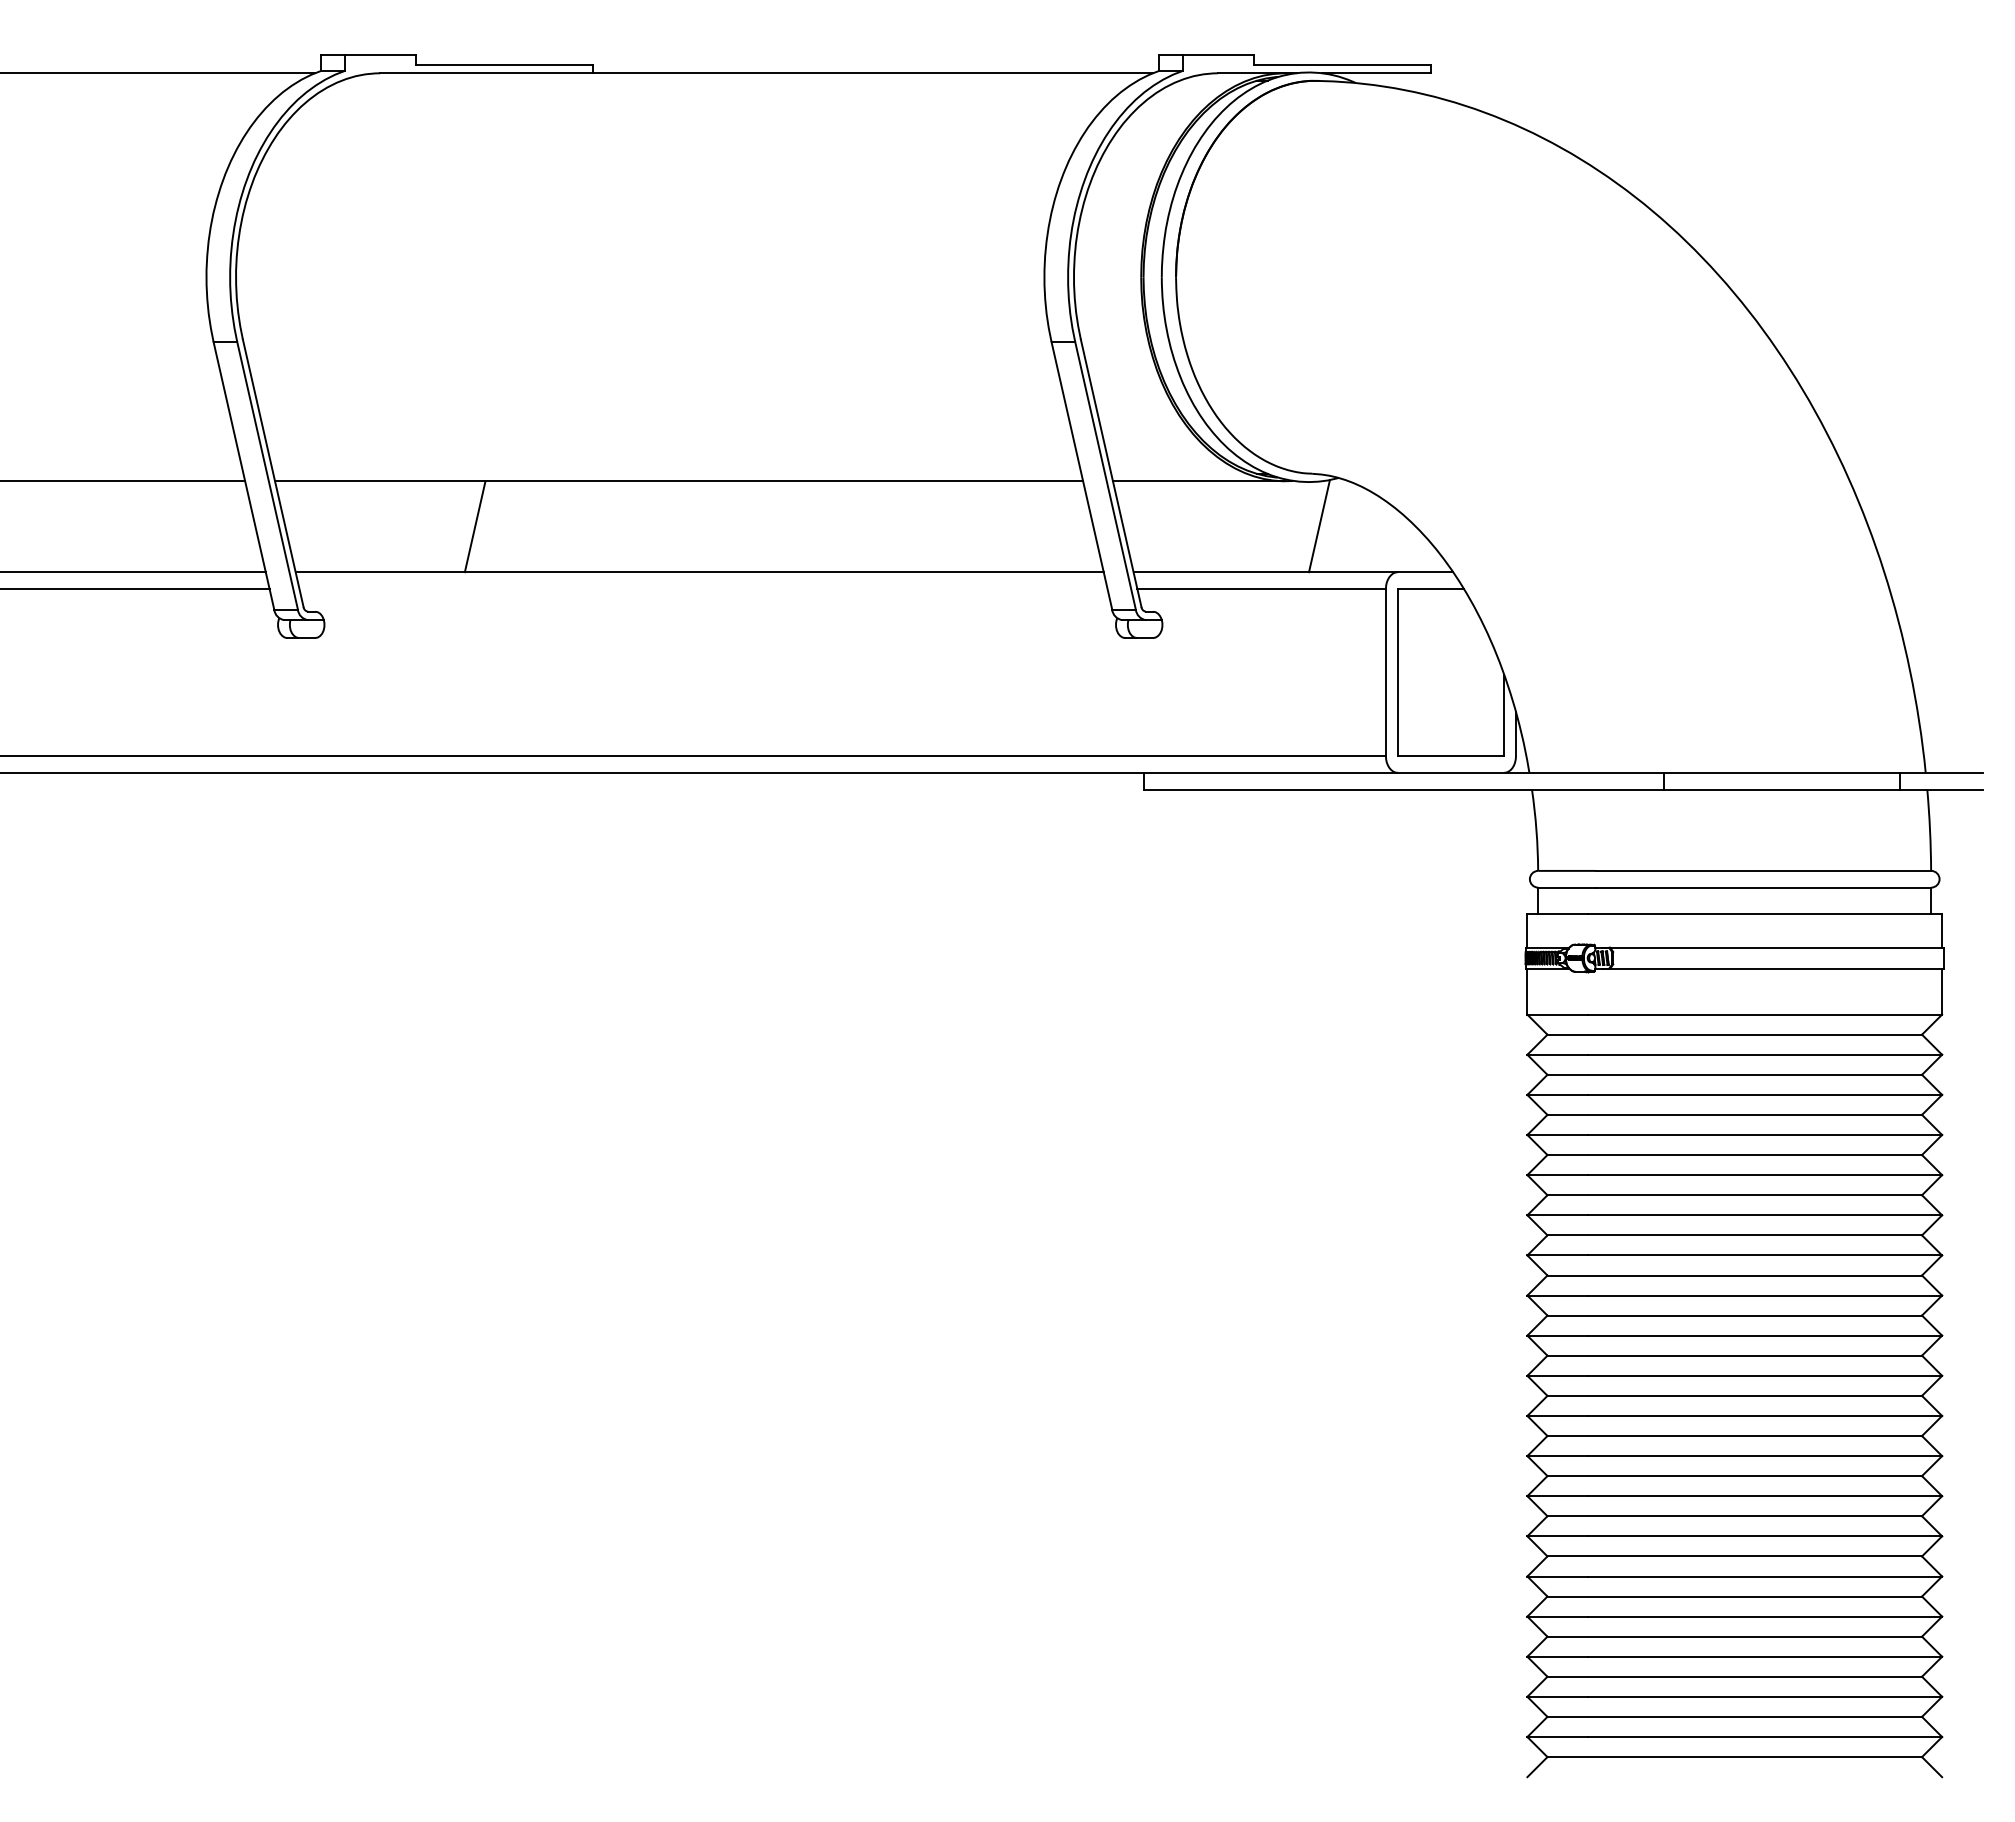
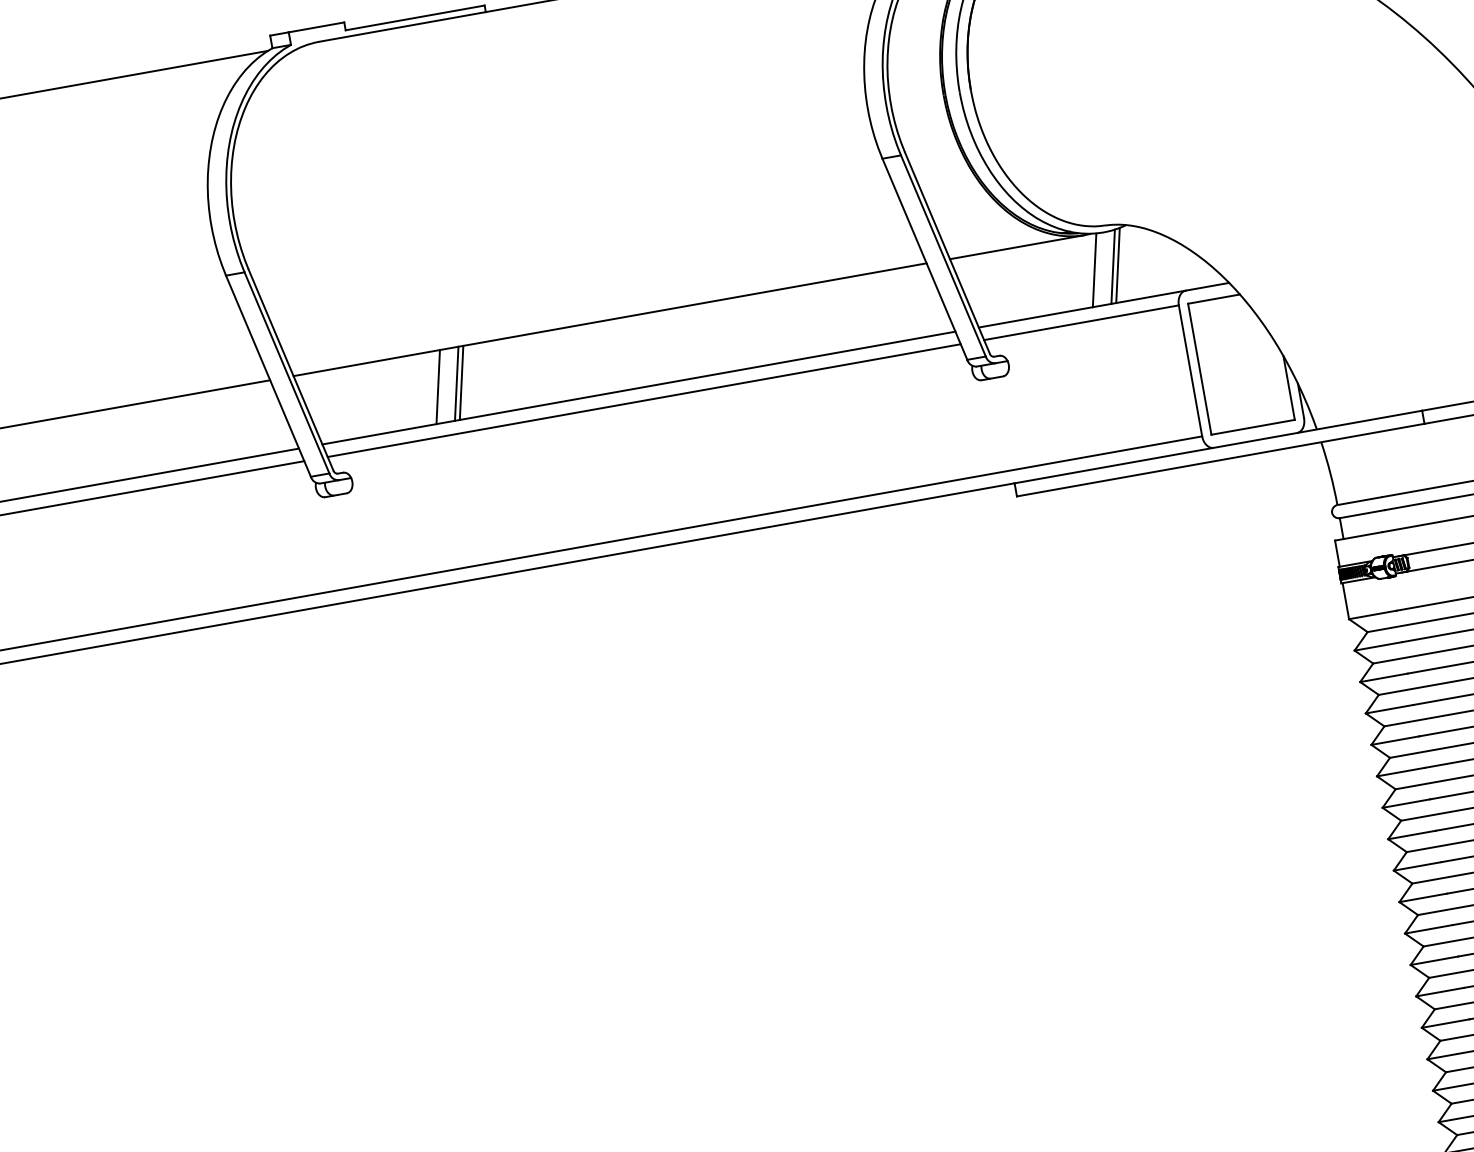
line: (451, 526) -> (438, 386), added
line: (481, 526) -> (461, 382), added
line: (1289, 526) -> (1094, 269), added
line: (1312, 526) -> (1112, 266), added
line: (703, 588) -> (644, 400), added

